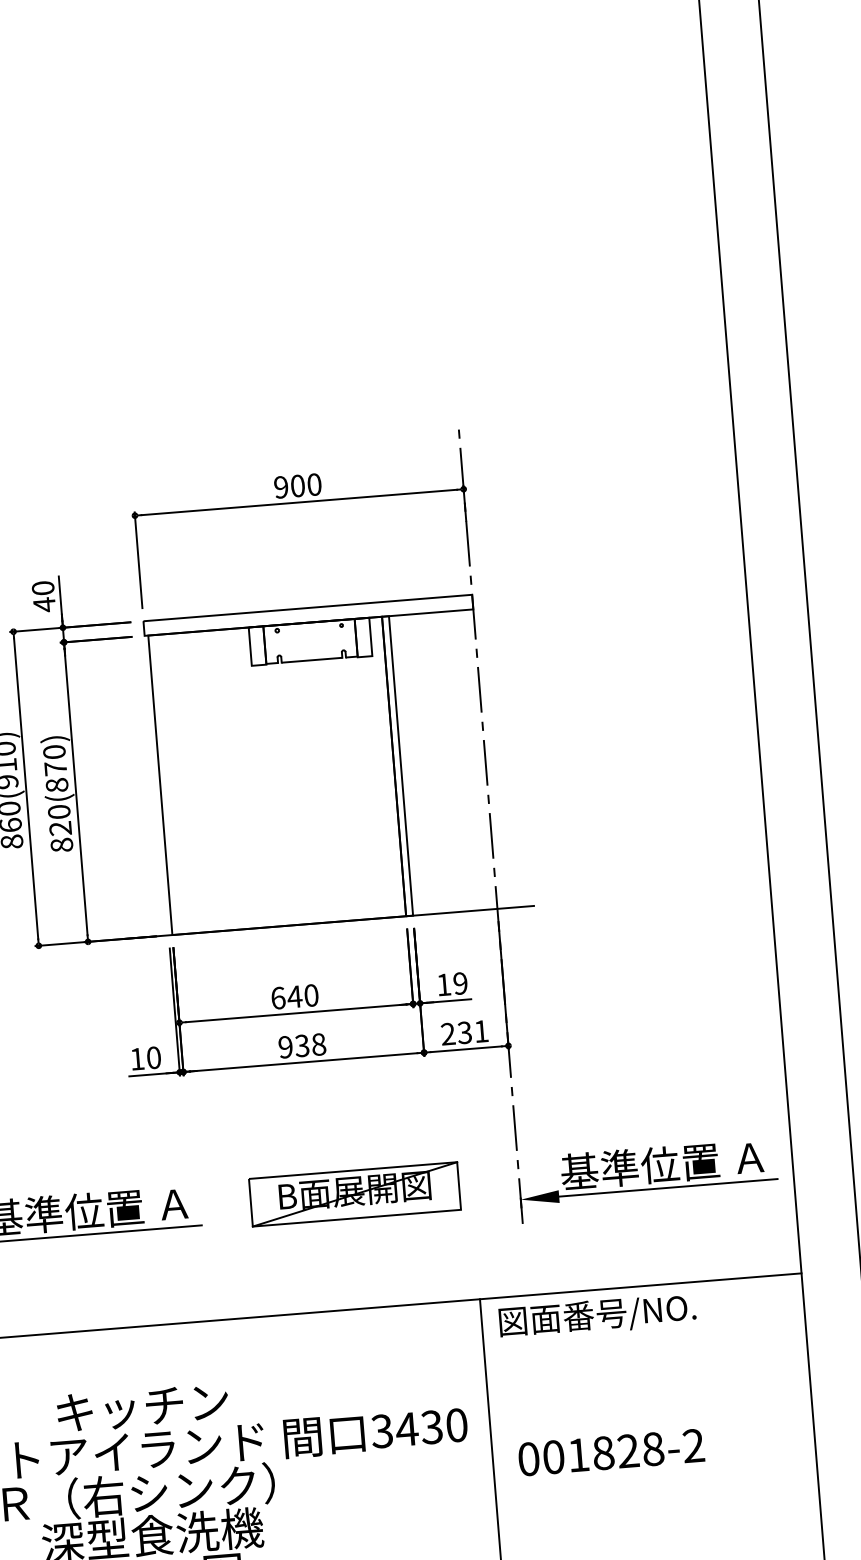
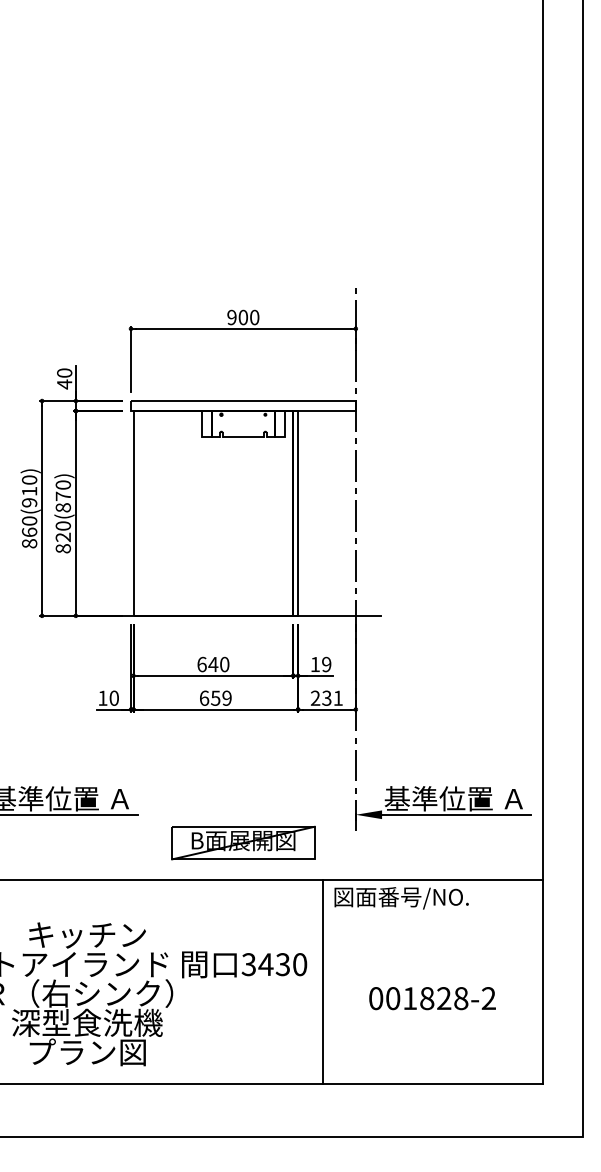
text: (301, 1044) -> (215, 697), 938 -> 659
part: (355, 1193) -> (243, 842), moved
text: (611, 1452) -> (432, 998), moved

